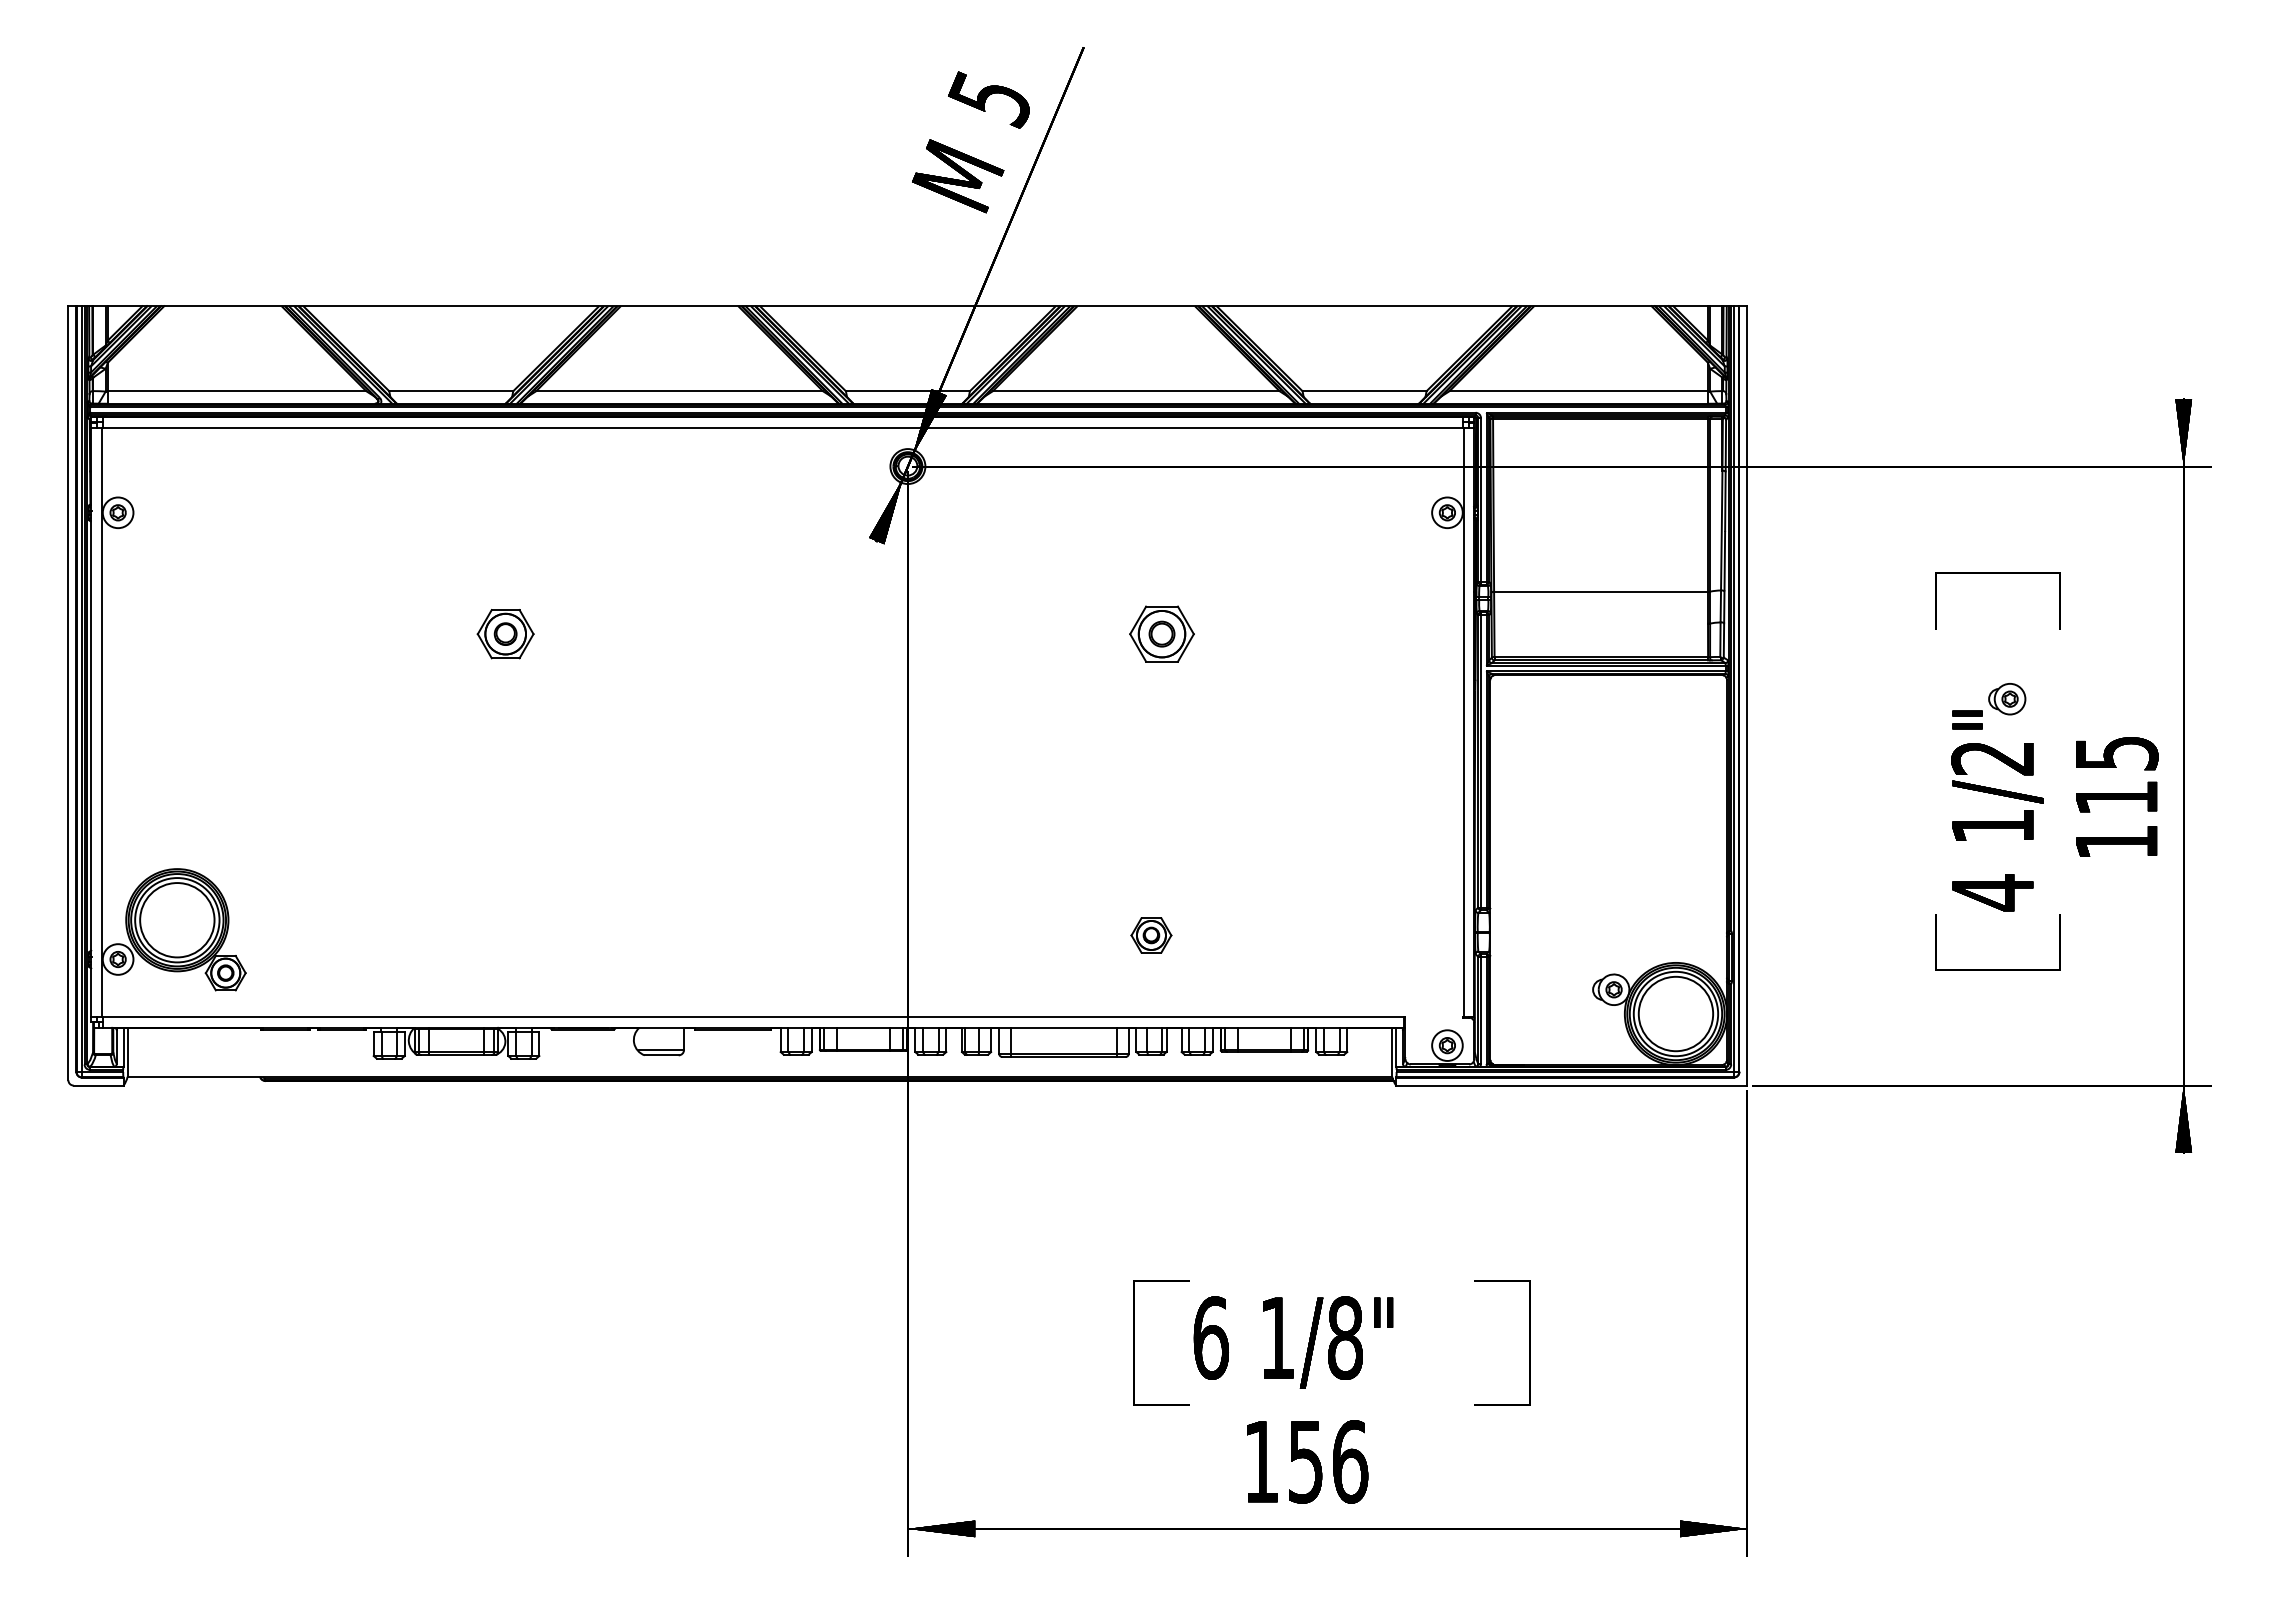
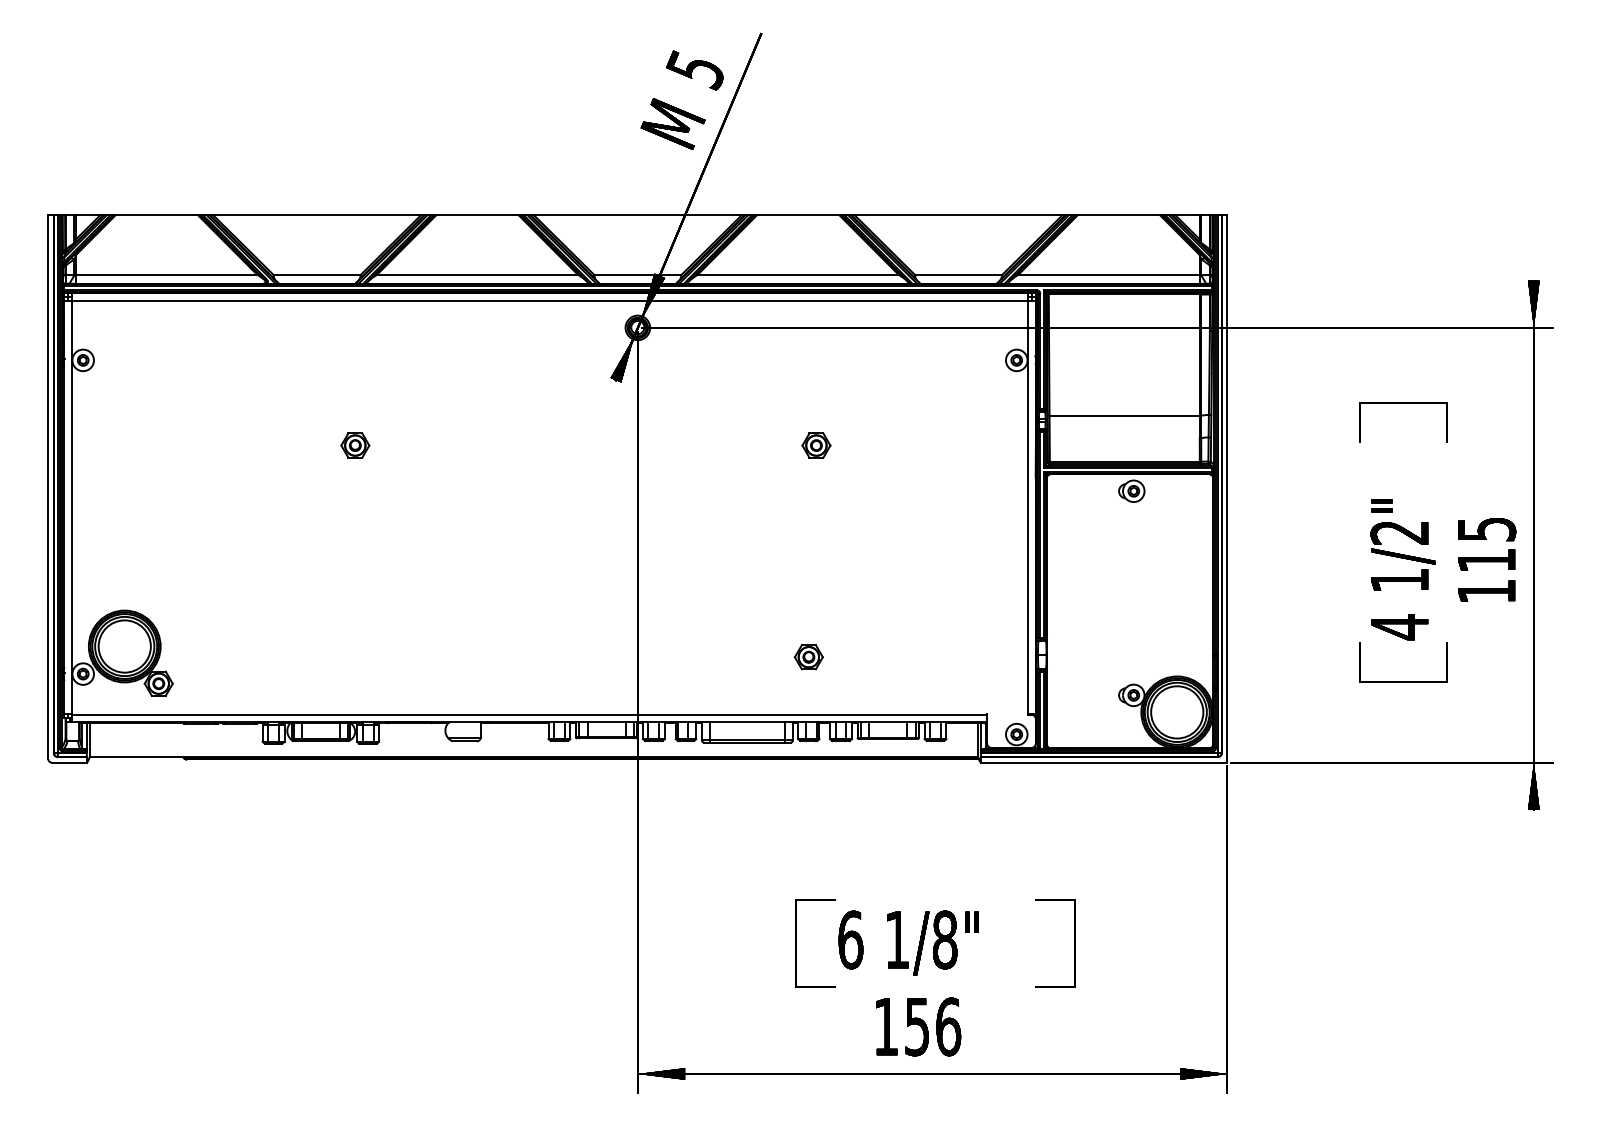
part: (505, 633) -> (355, 445), size x0.71
part: (1162, 633) -> (816, 445), size x0.62
part: (2007, 699) -> (1131, 491), moved

